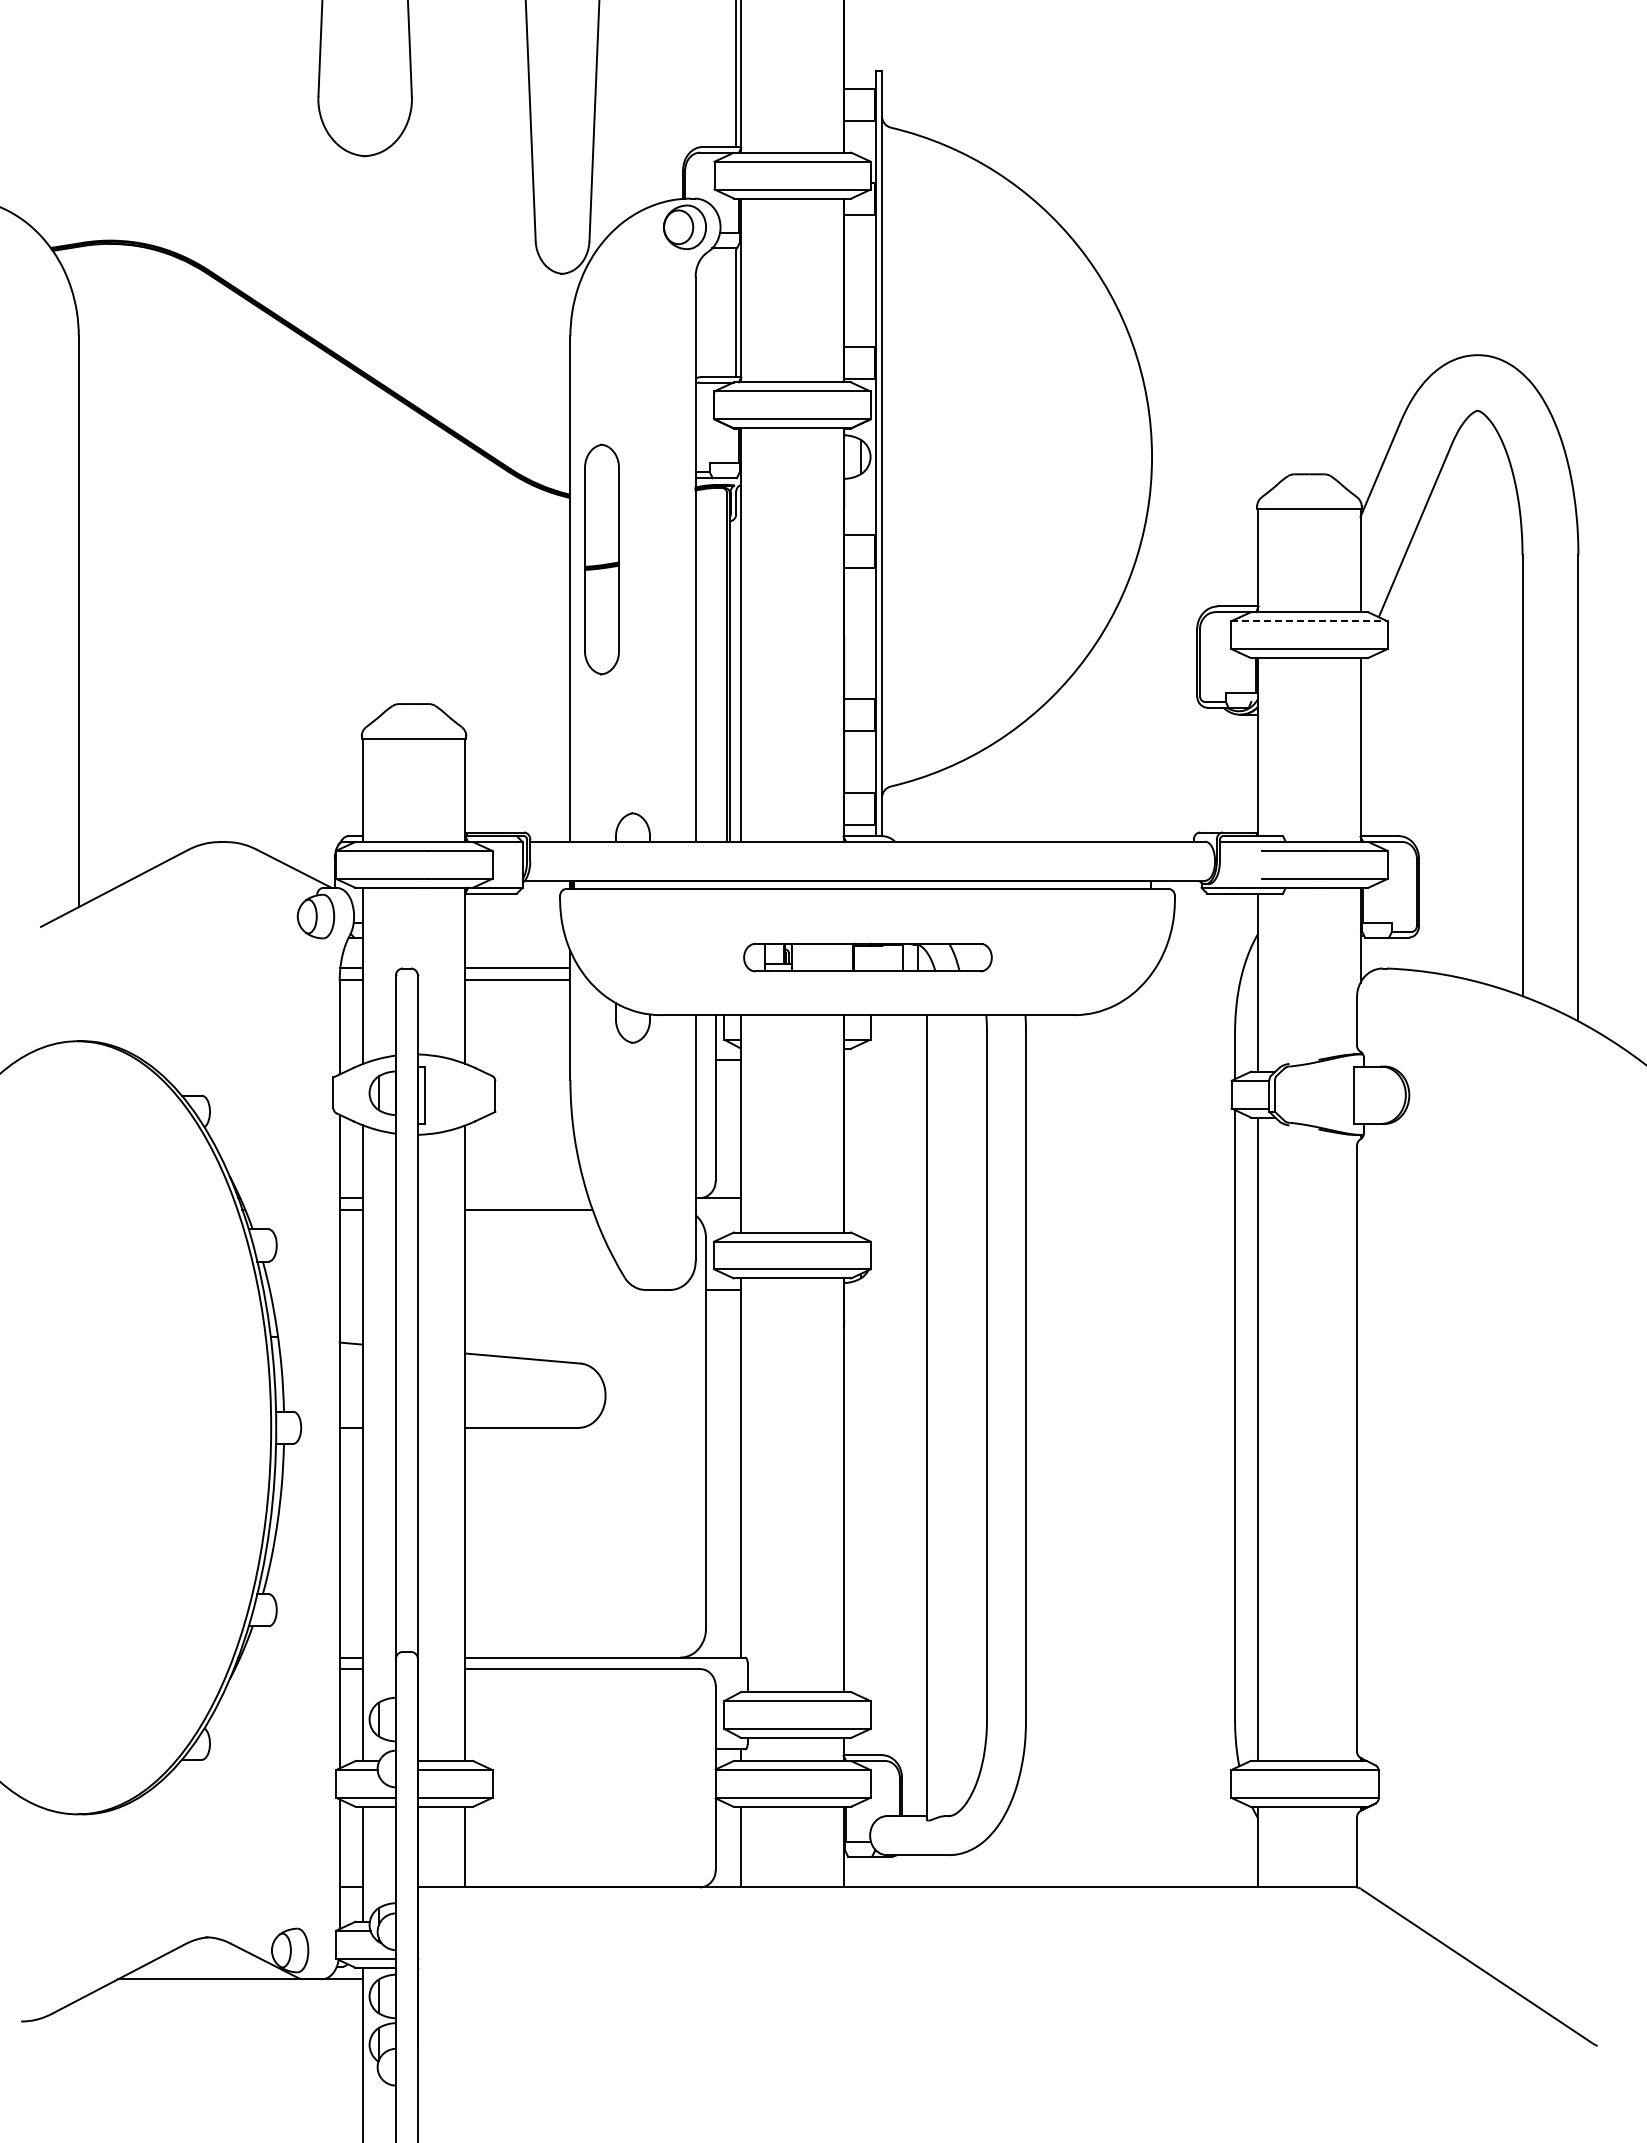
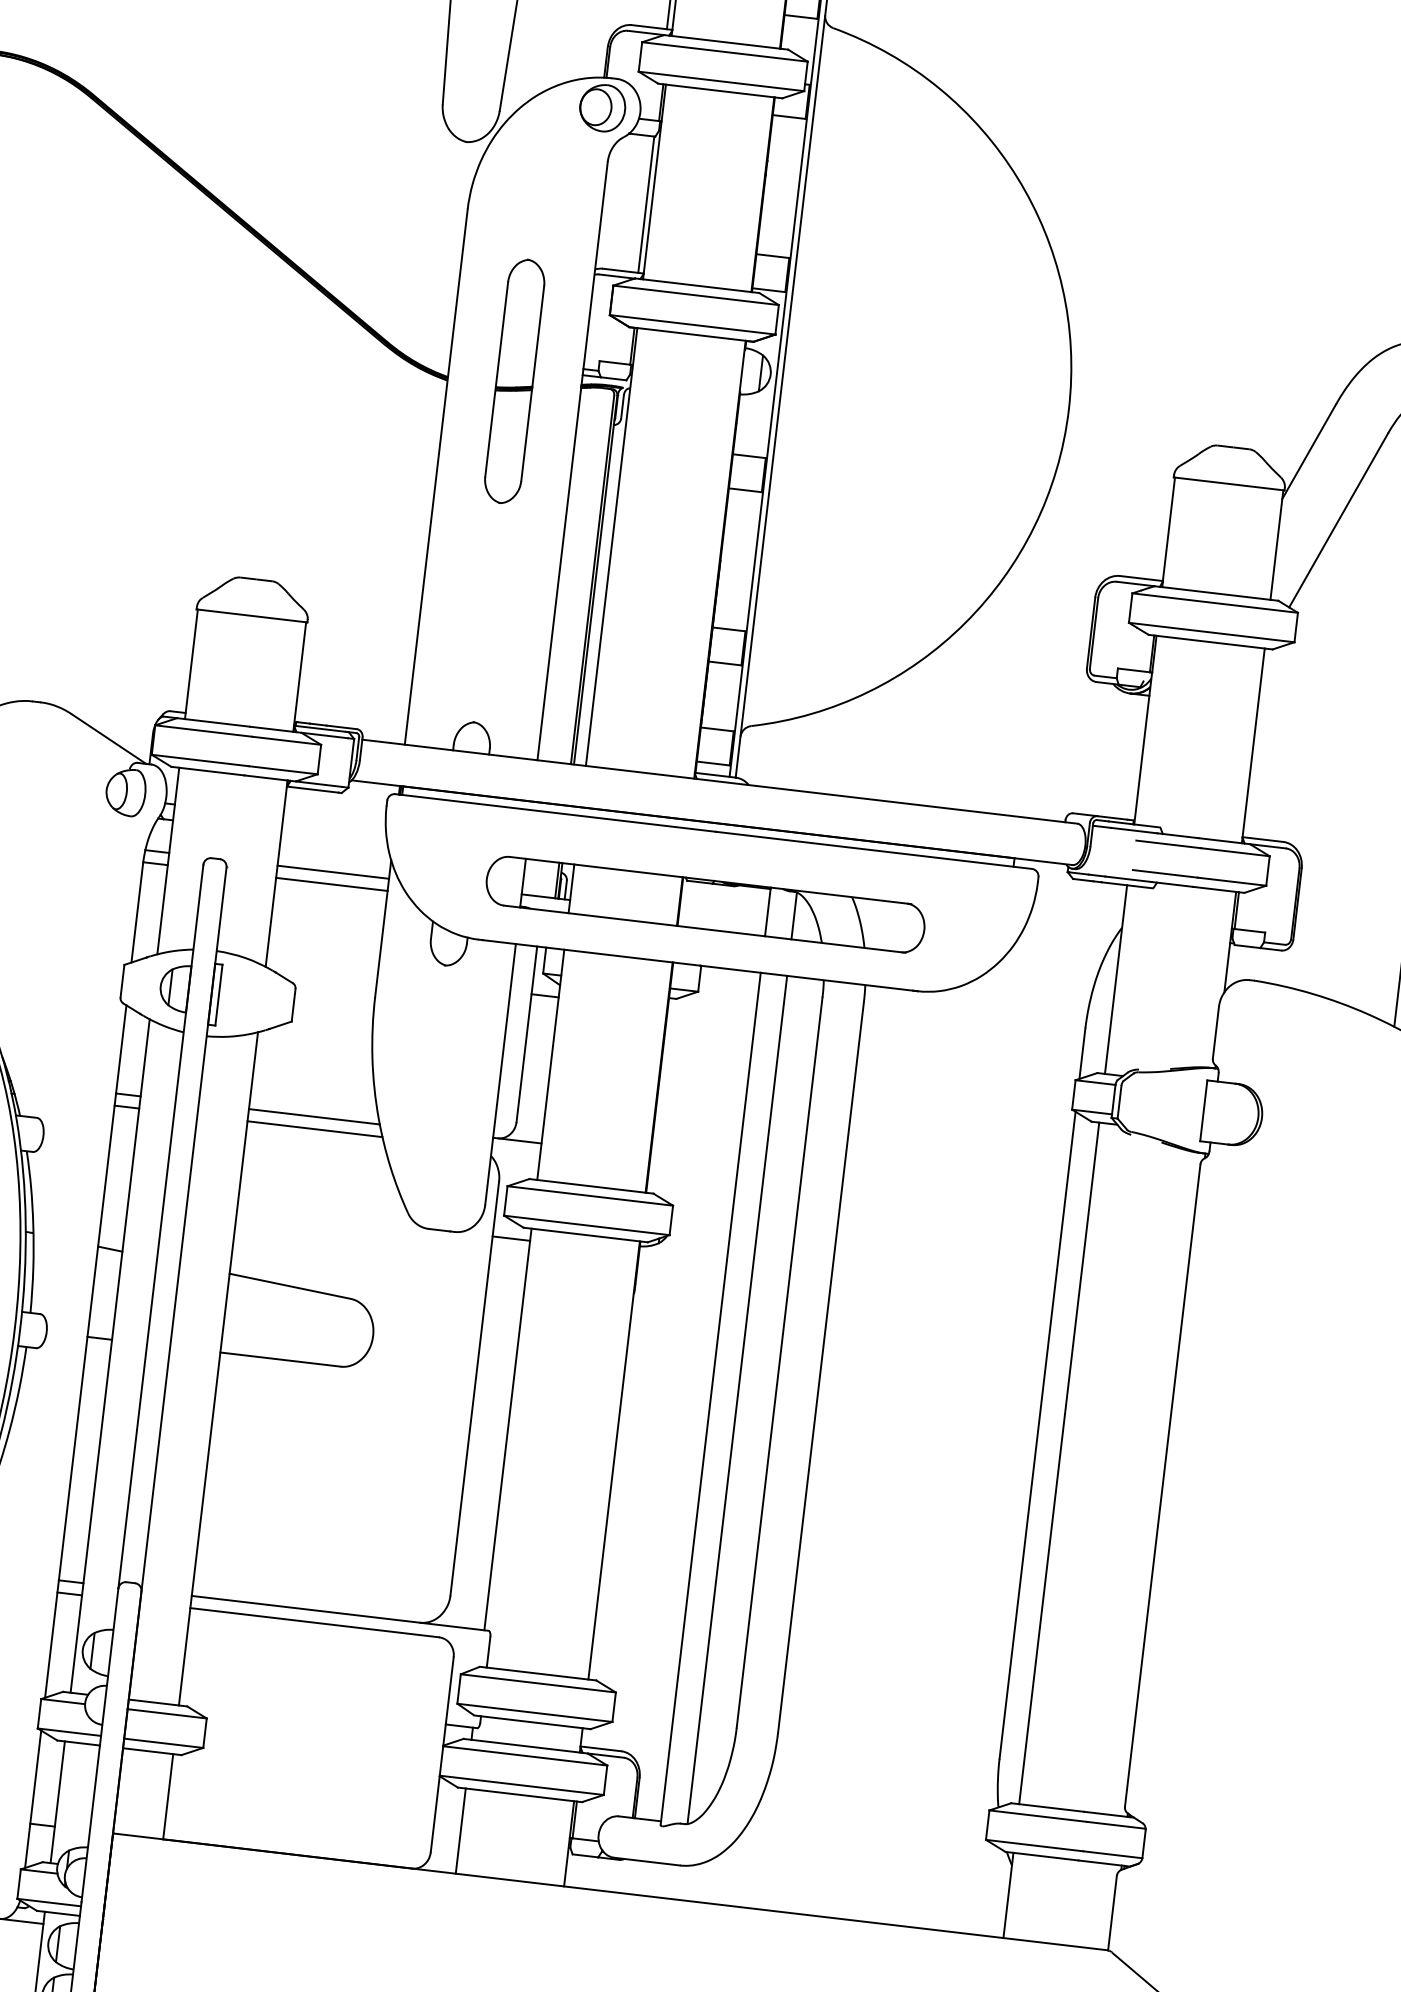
part: (601, 559) -> (514, 381), moved
line: (1309, 621) -> (1215, 603), dashed -> solid
part: (867, 957) -> (705, 904), size x1.67
line: (526, 1198) -> (313, 1117), added
line: (951, 1415) -> (737, 1399), added

